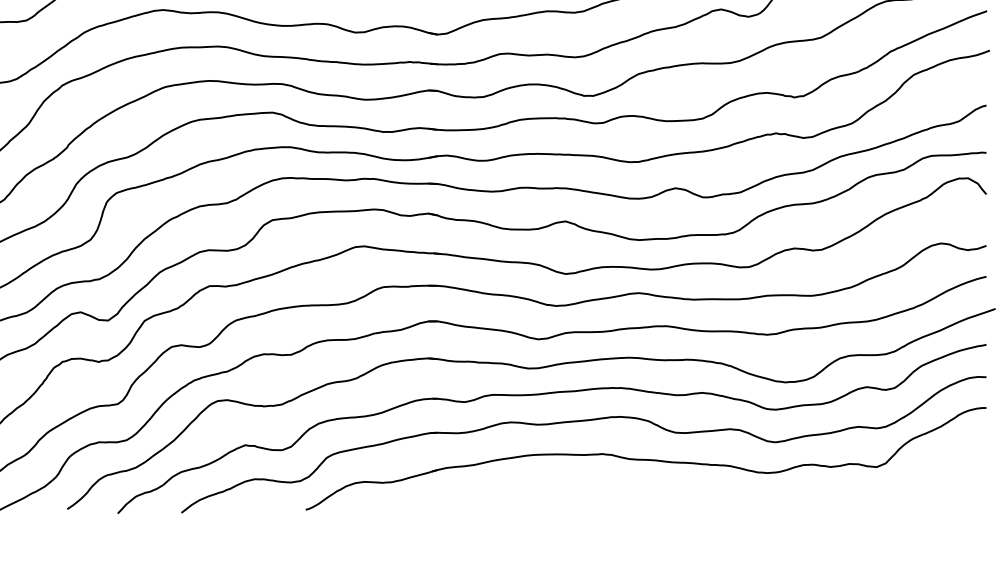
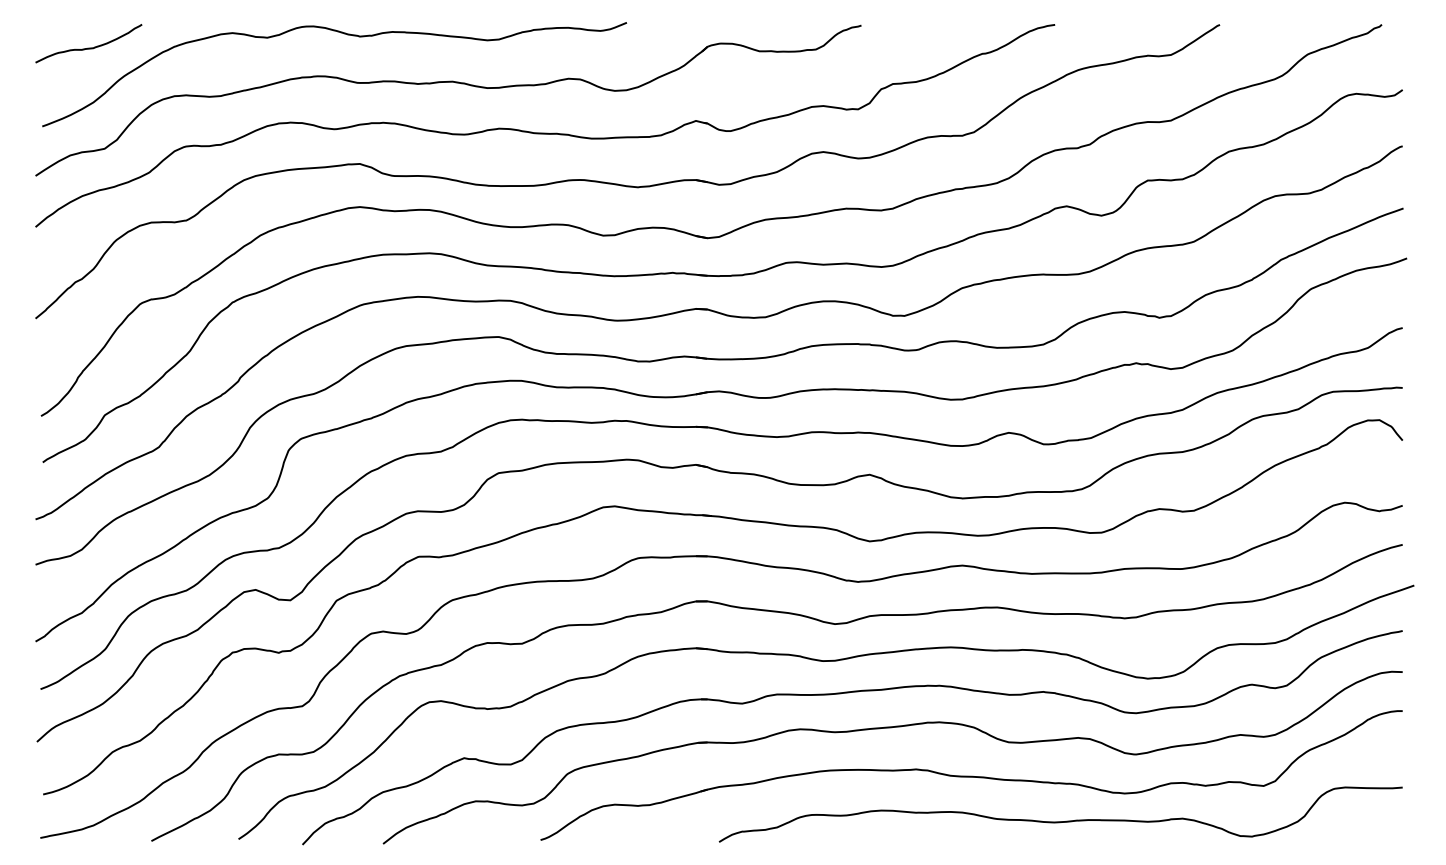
curve: (716, 495) -> (1060, 821), added

